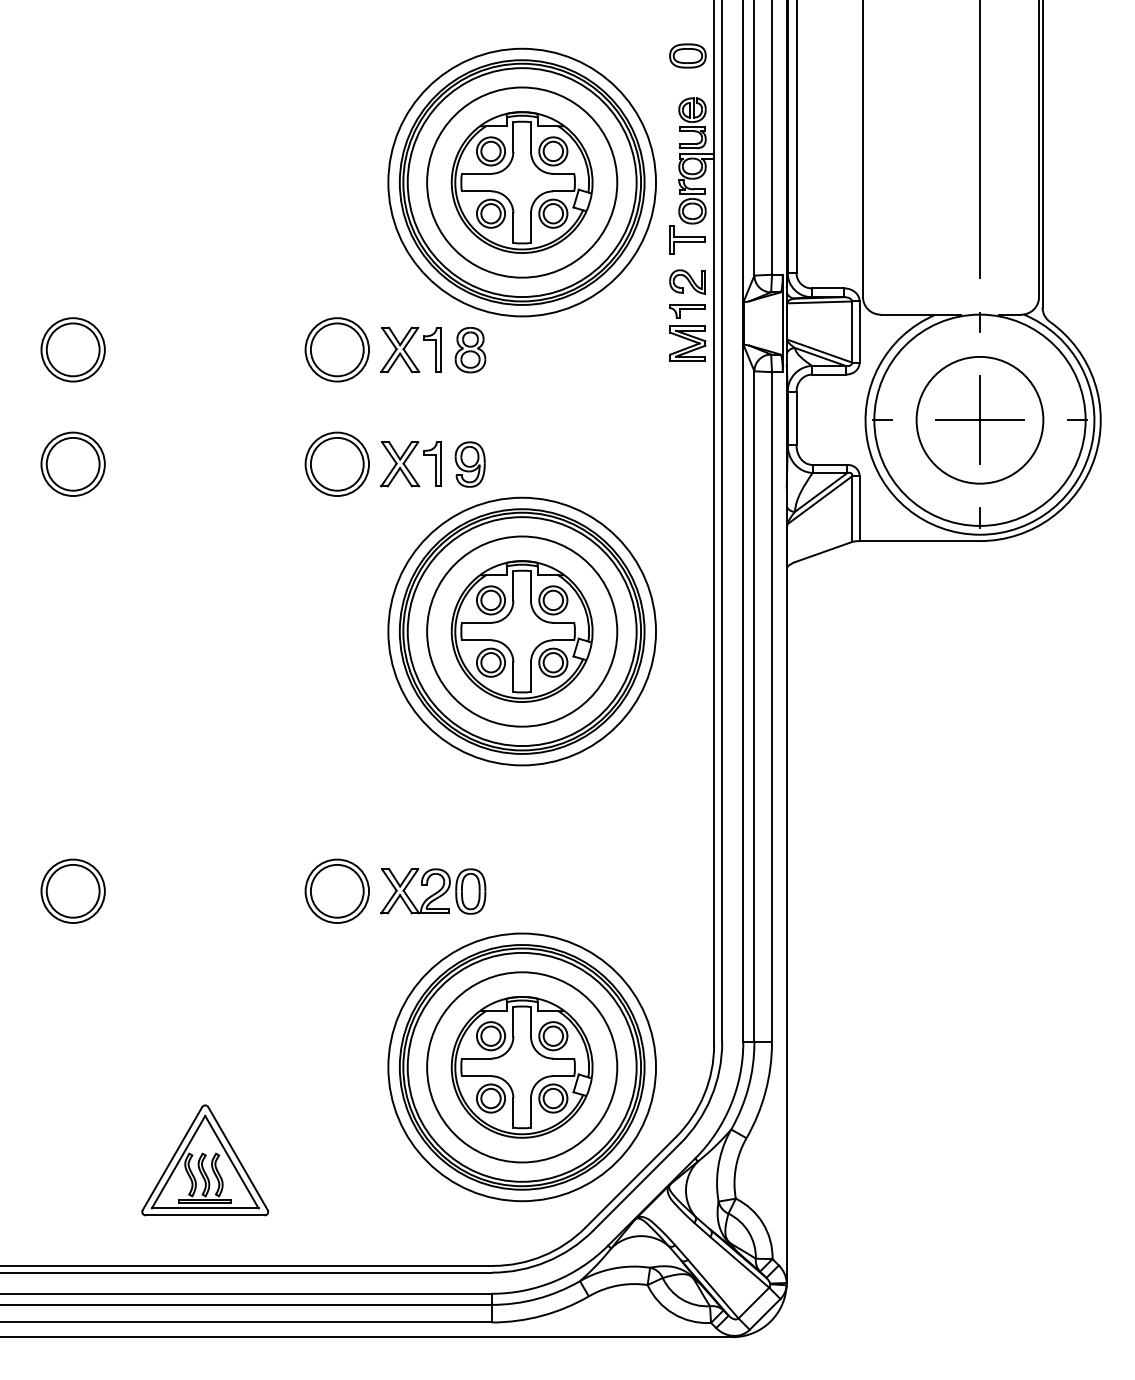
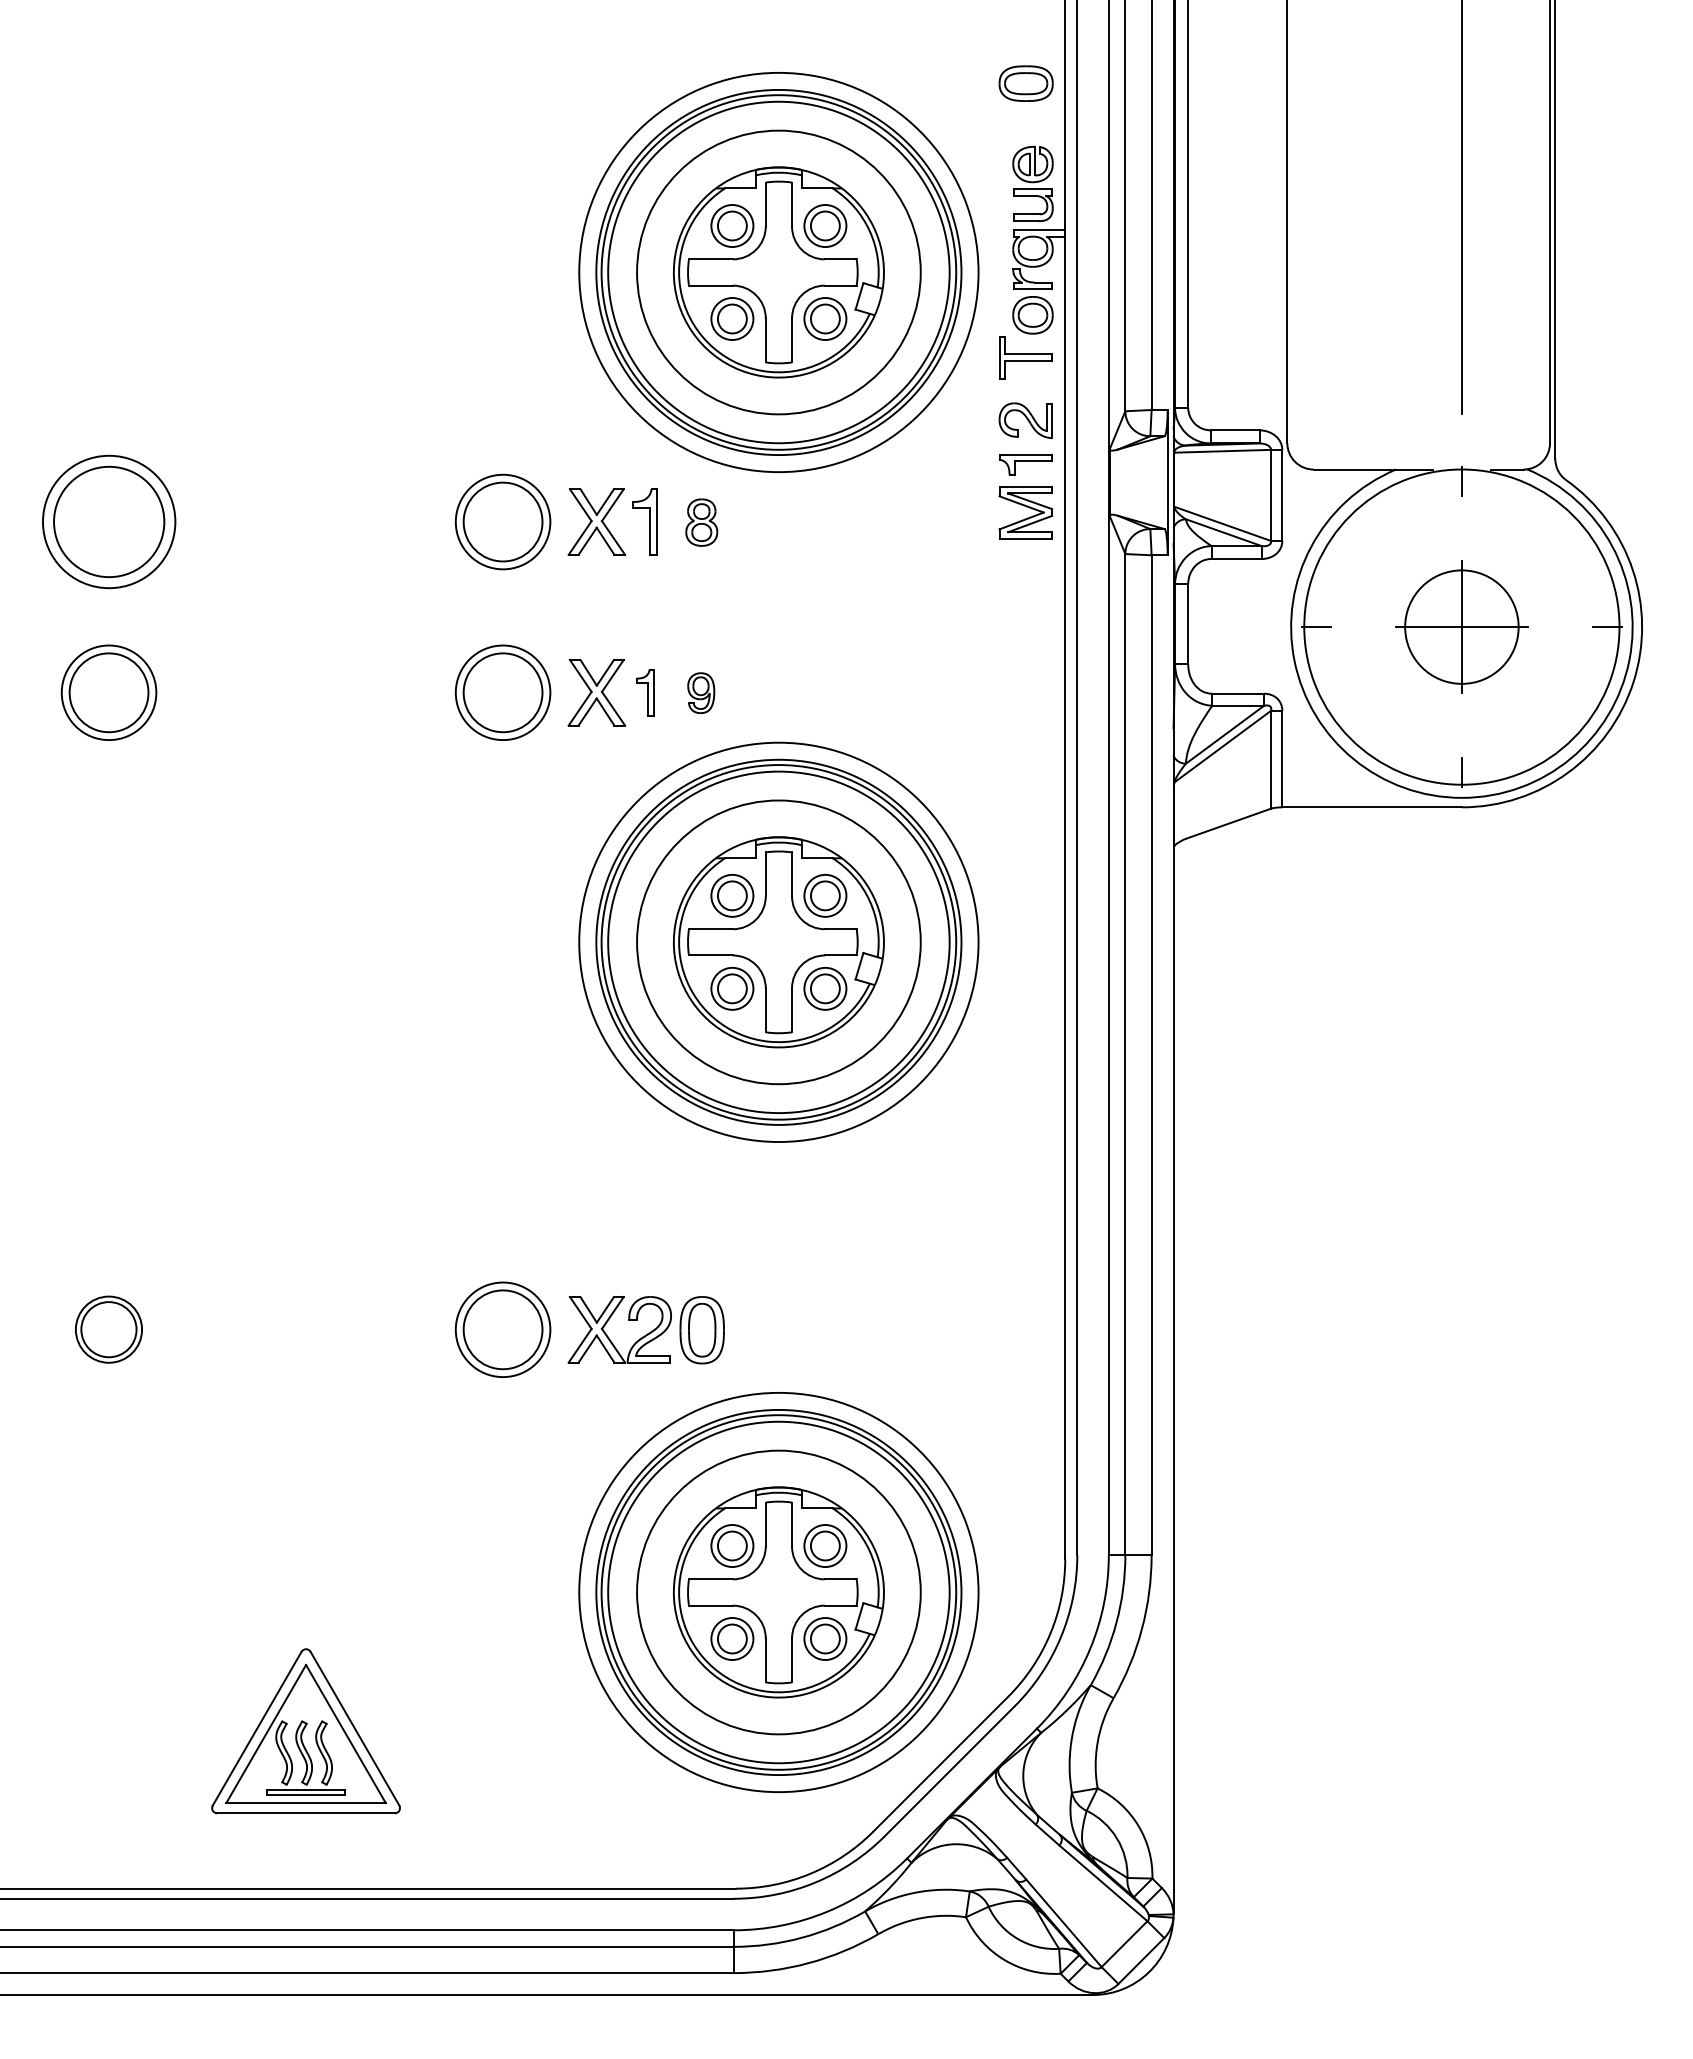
part: (72, 349) -> (108, 521), size x1.4
part: (470, 350) -> (701, 522), size x0.7
circle: (979, 419) -> (1461, 625), size x0.6
part: (432, 463) -> (645, 691), size x0.7
part: (469, 464) -> (700, 693), size x0.6
part: (72, 890) -> (108, 1328), size x0.7

